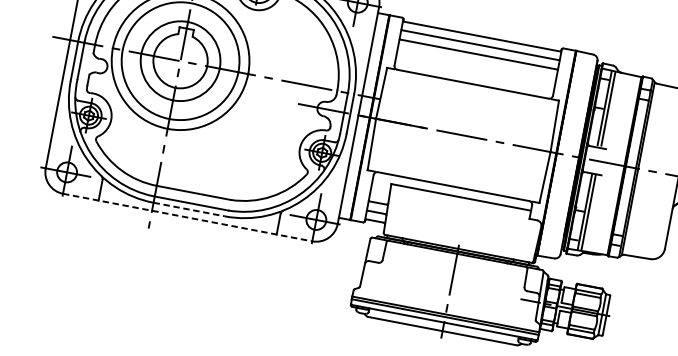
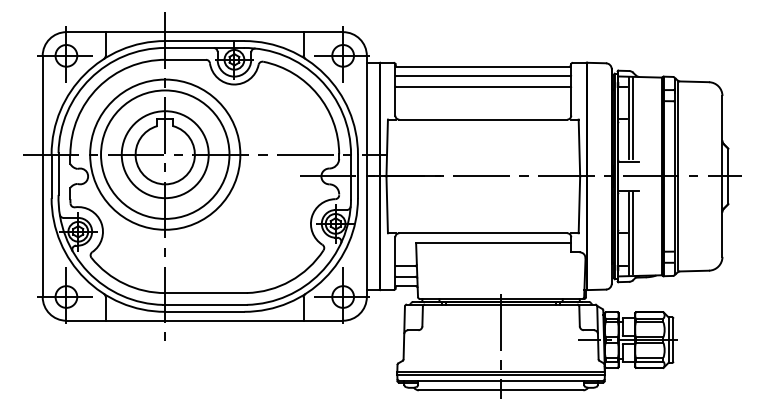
line: (188, 209) -> (204, 311), dashed -> solid
line: (188, 217) -> (205, 320), dashed -> solid

